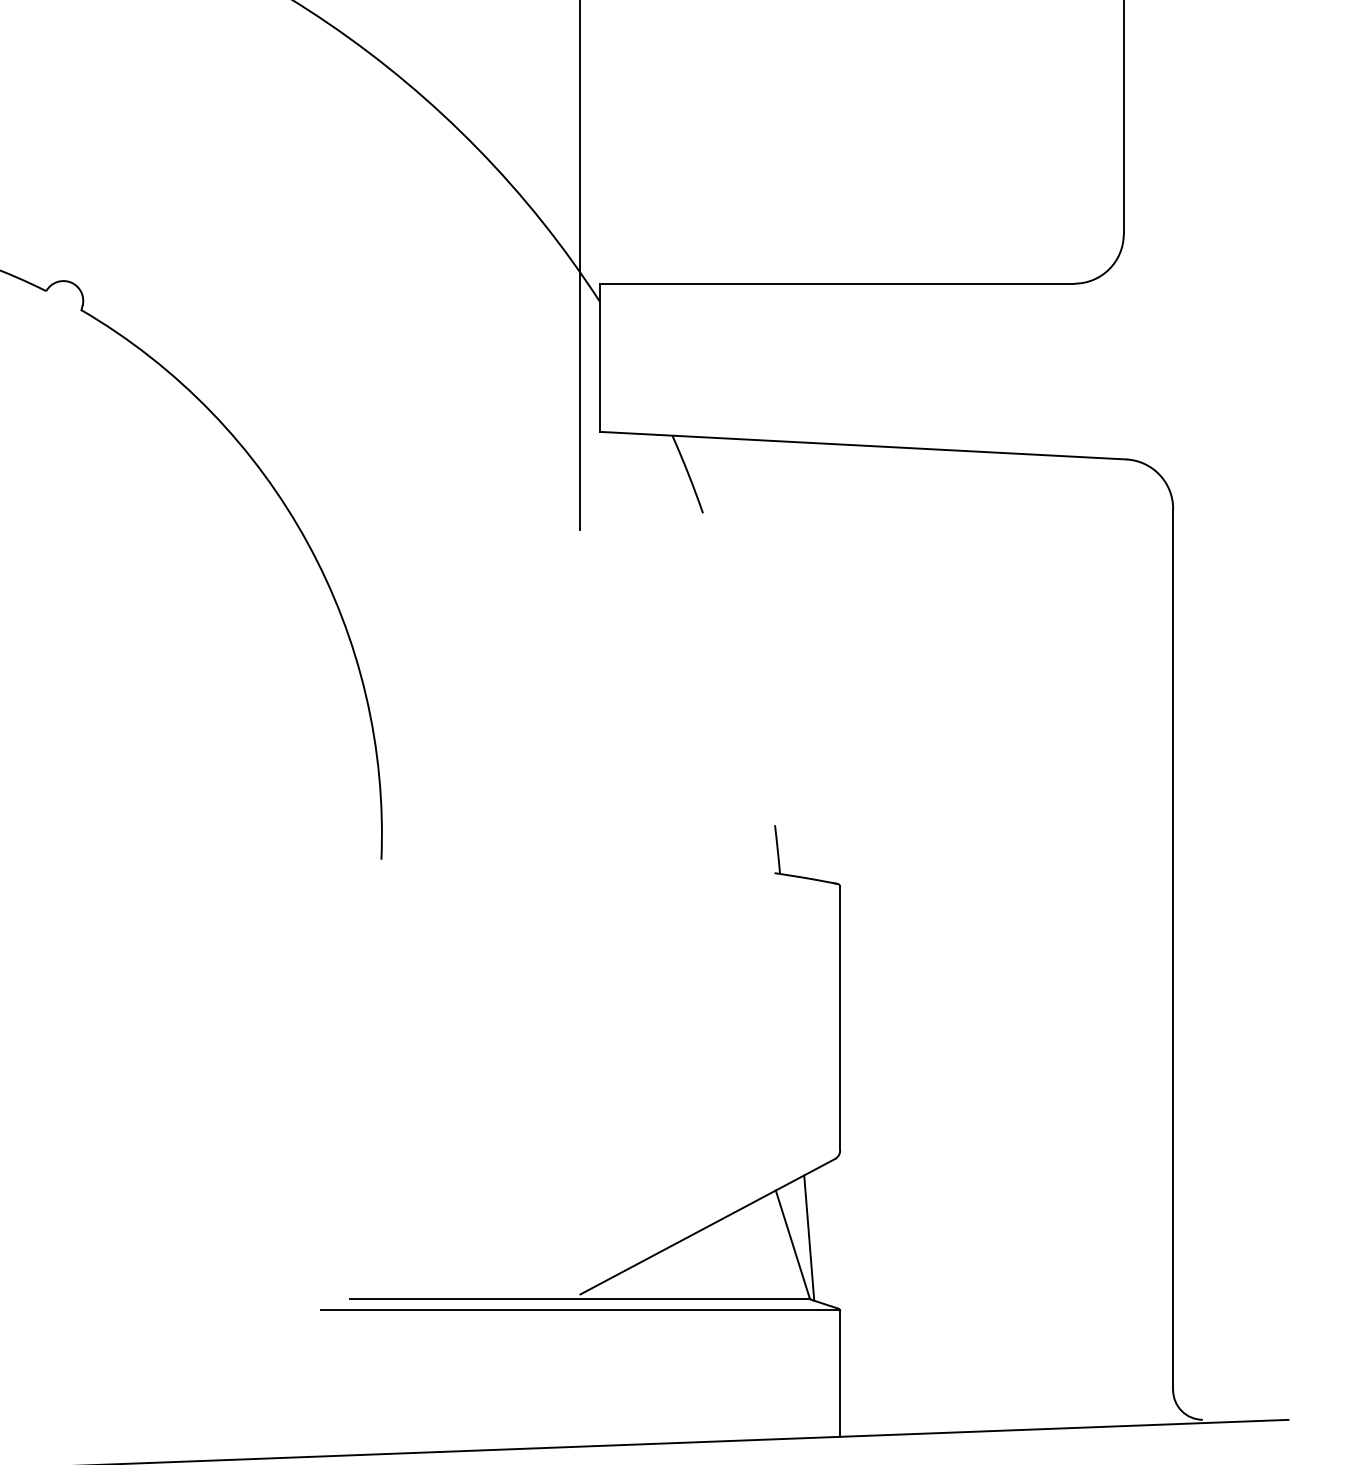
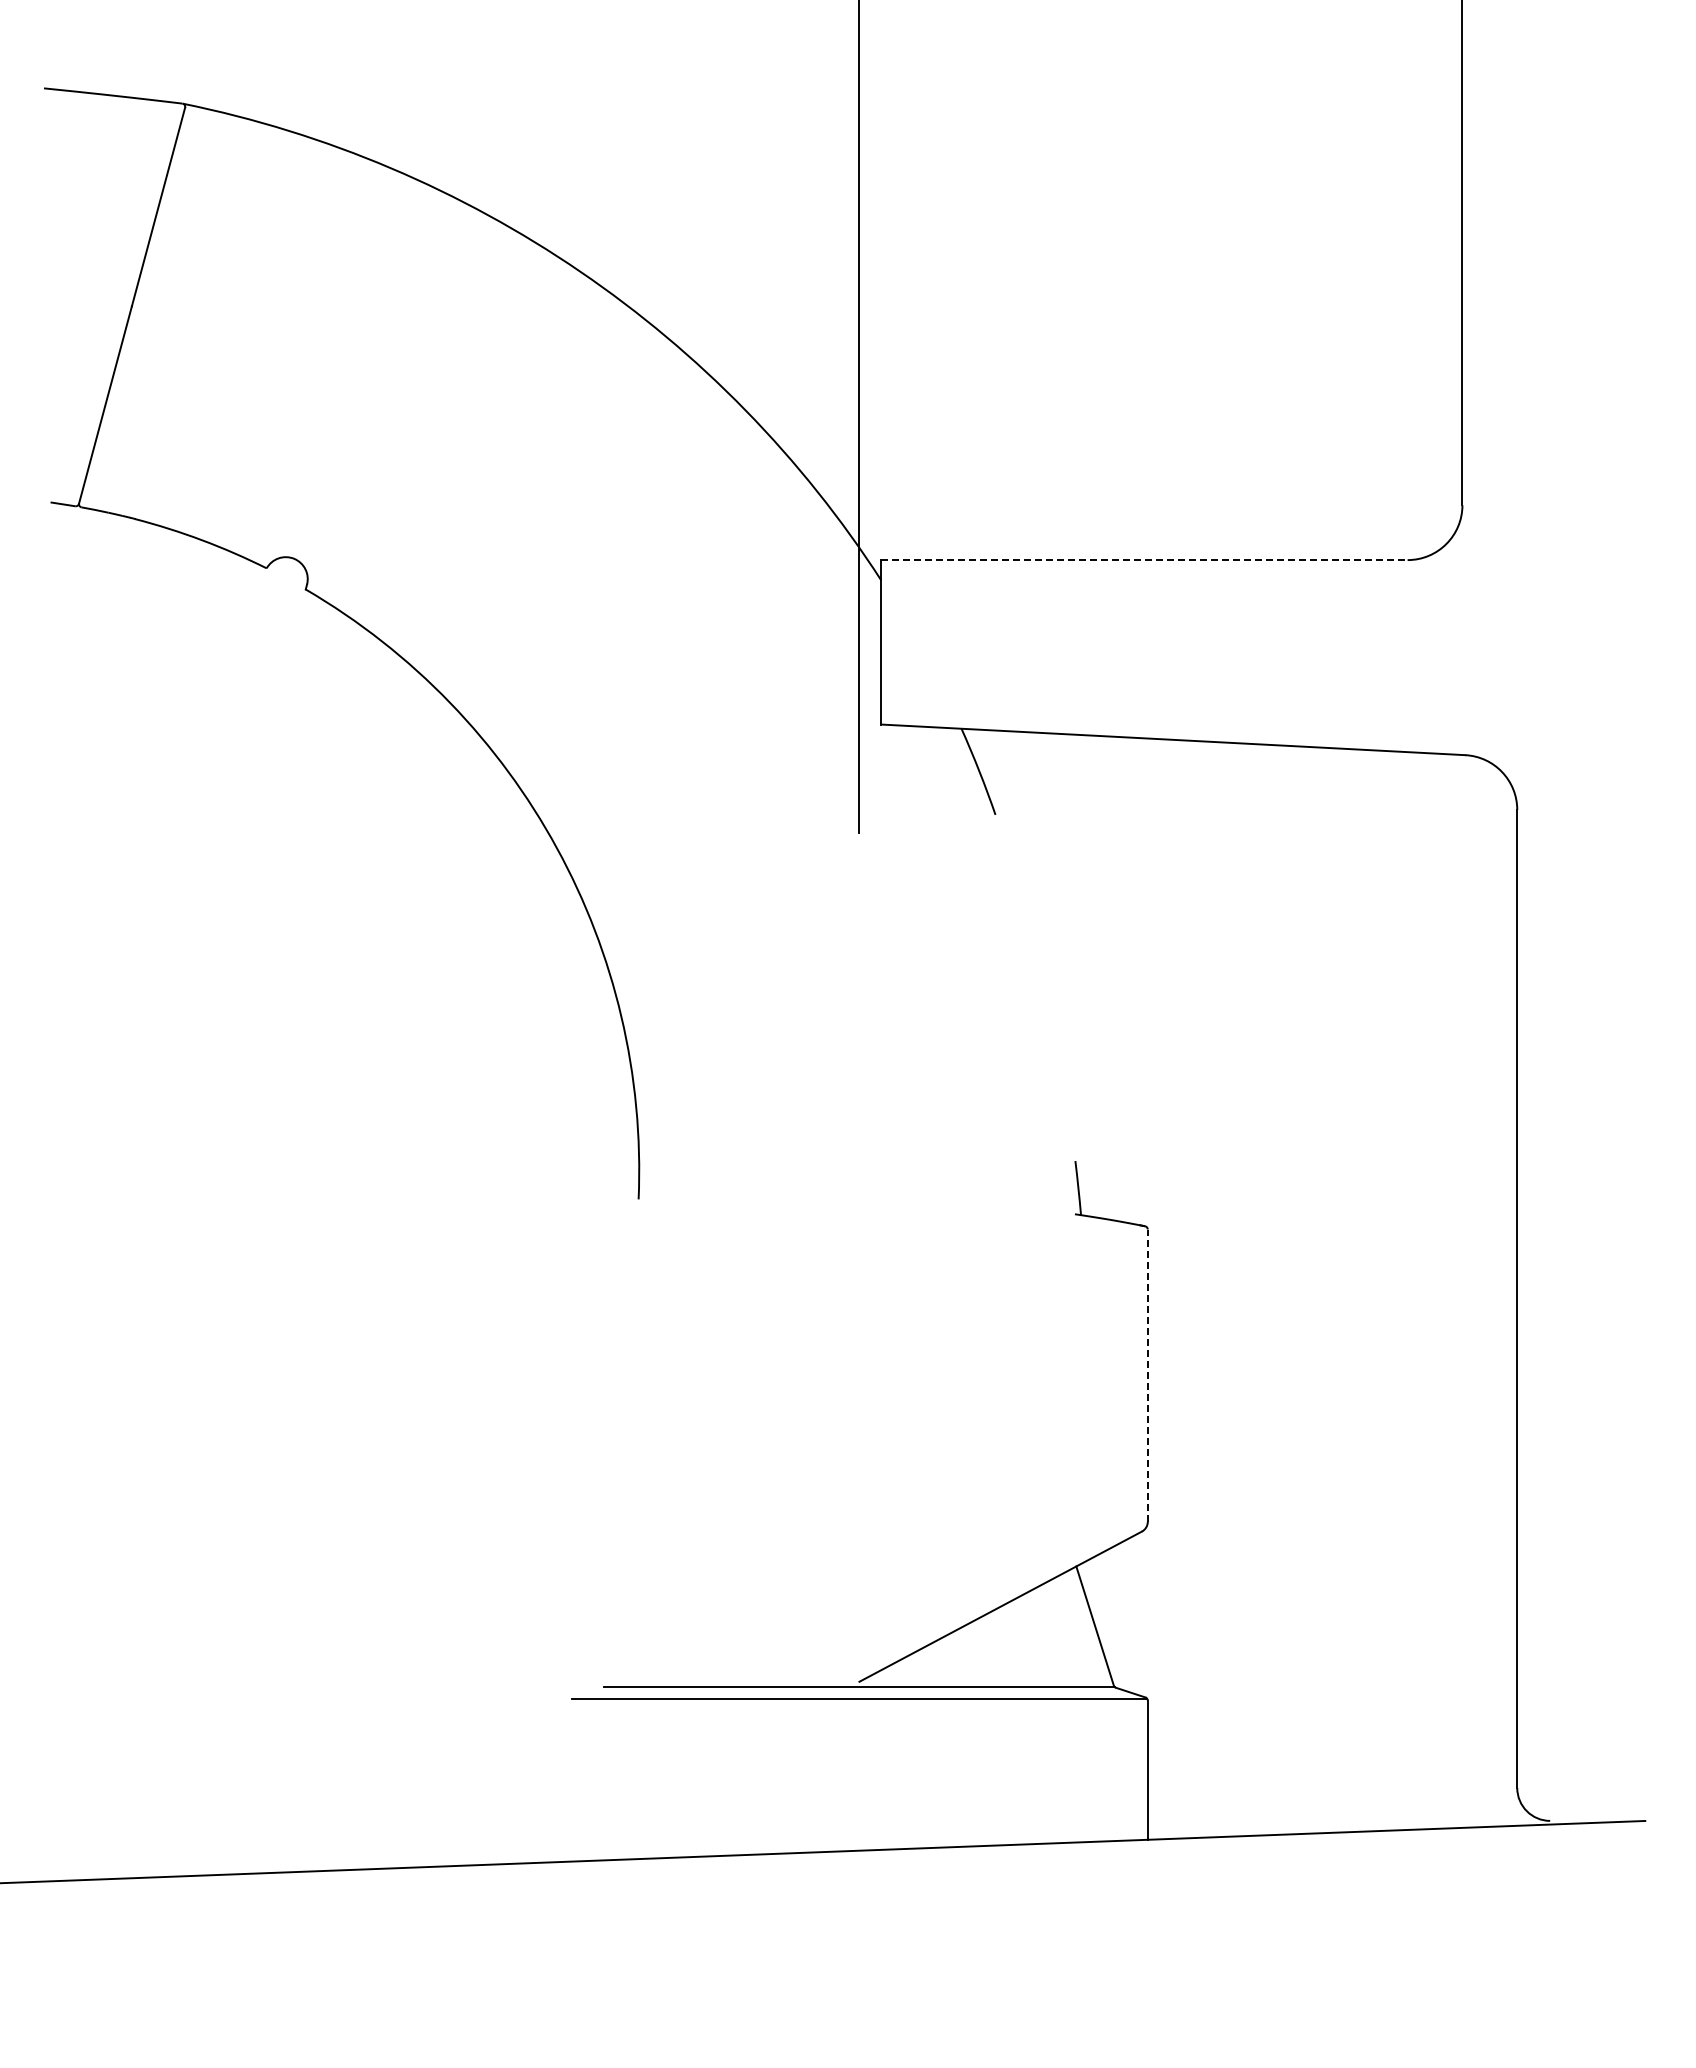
line: (838, 284) -> (1145, 560), solid -> dashed
line: (839, 1018) -> (1147, 1375), solid -> dashed
line: (808, 1237) -> (1112, 1618), removed

